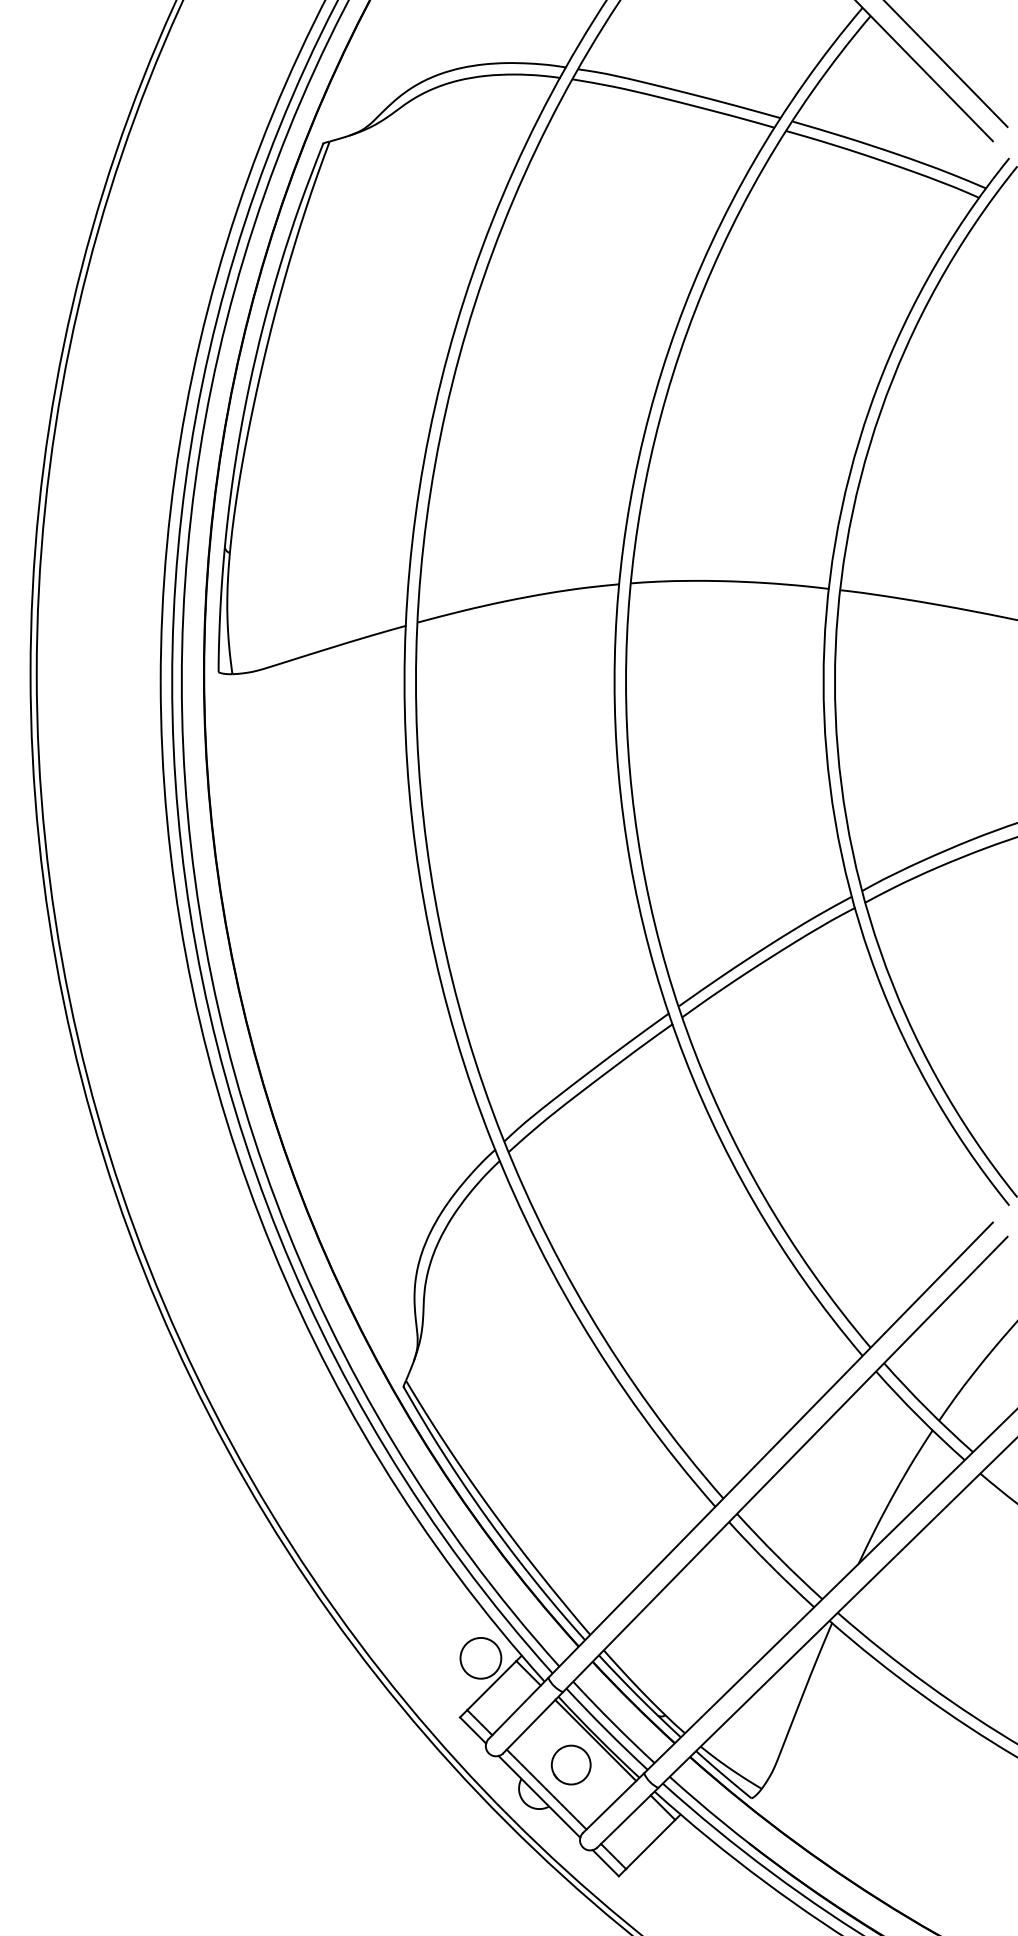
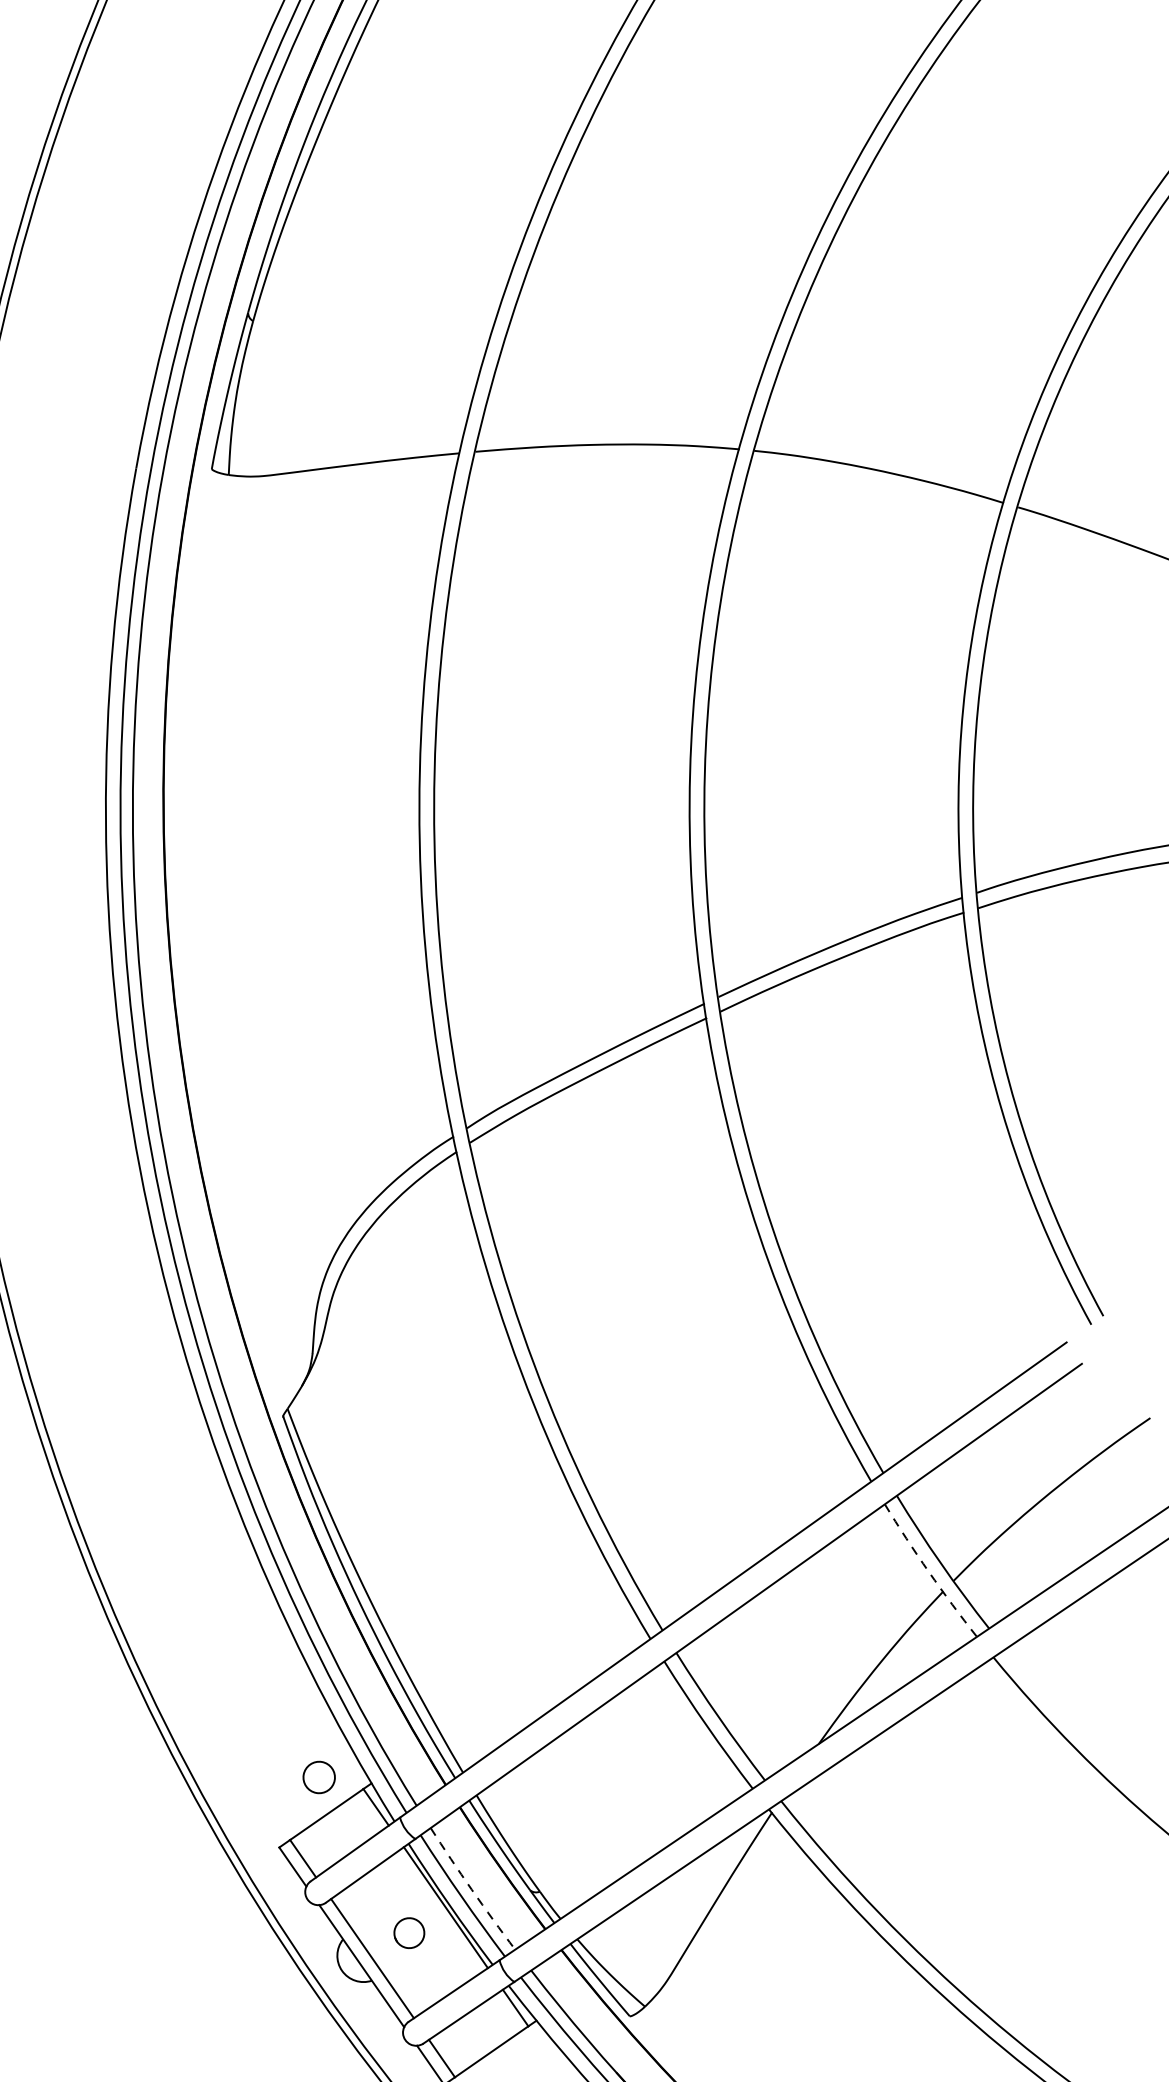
arc: (919, 1417) -> (929, 1572), solid -> dashed
circle: (480, 1657) -> (318, 1776), size x0.6
arc: (613, 1723) -> (472, 1890), solid -> dashed
part: (571, 1764) -> (409, 1932), size x0.6

